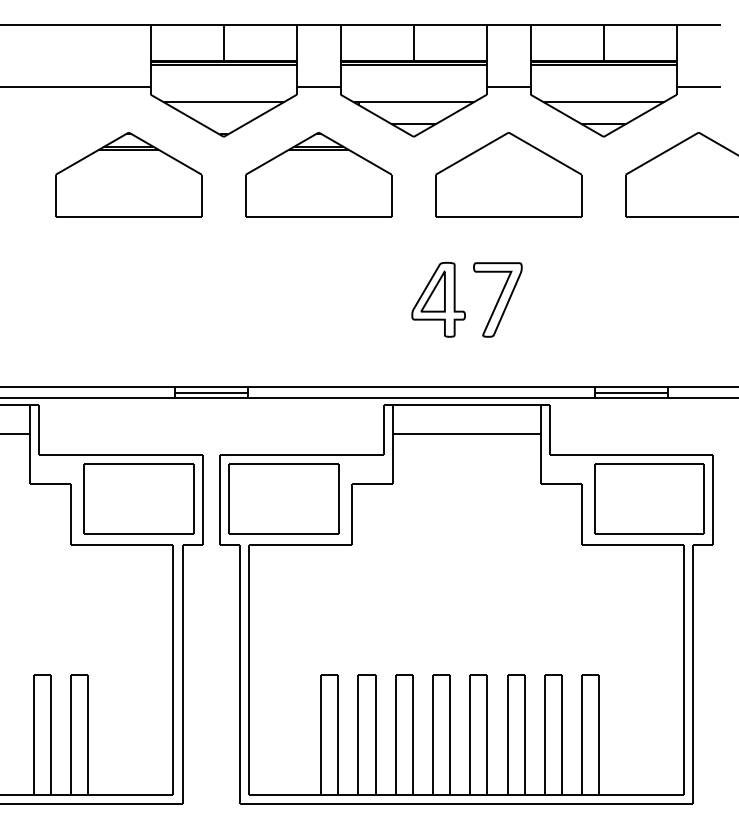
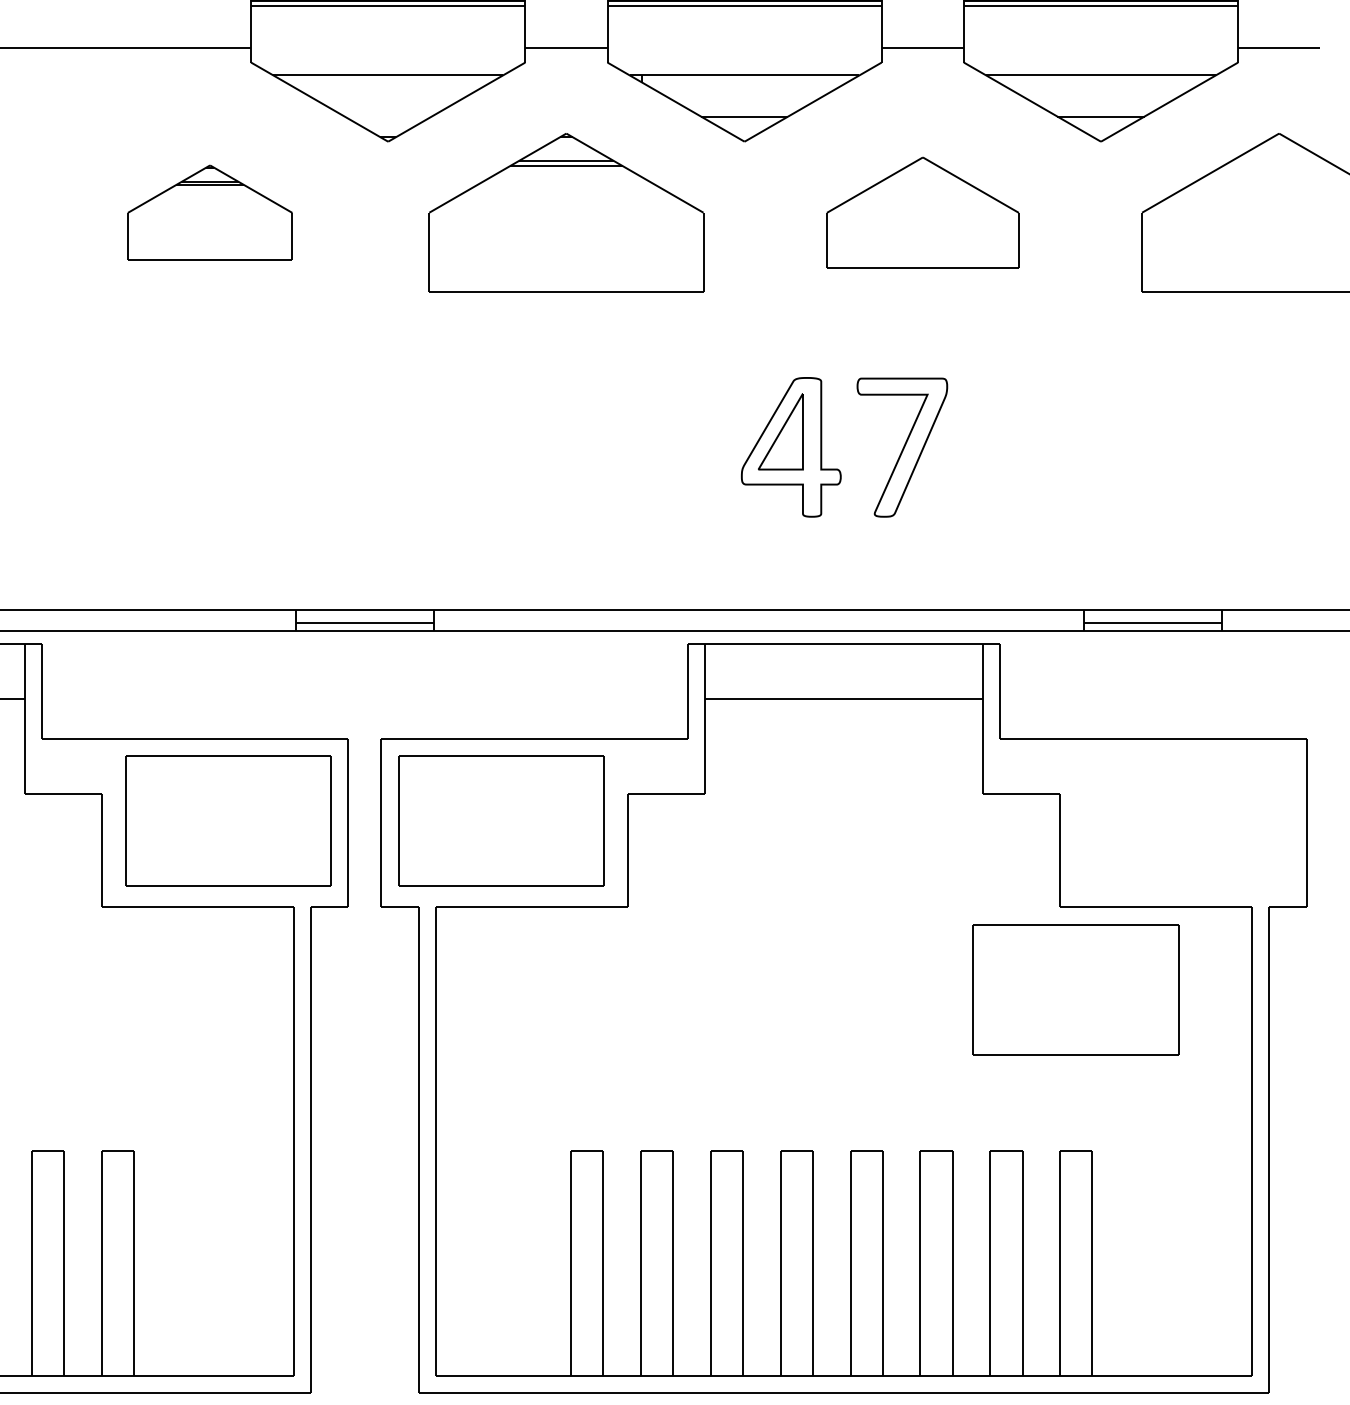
part: (128, 174) -> (209, 212), size x0.6
part: (508, 174) -> (922, 212), size x0.7
part: (649, 498) -> (1076, 988), moved

